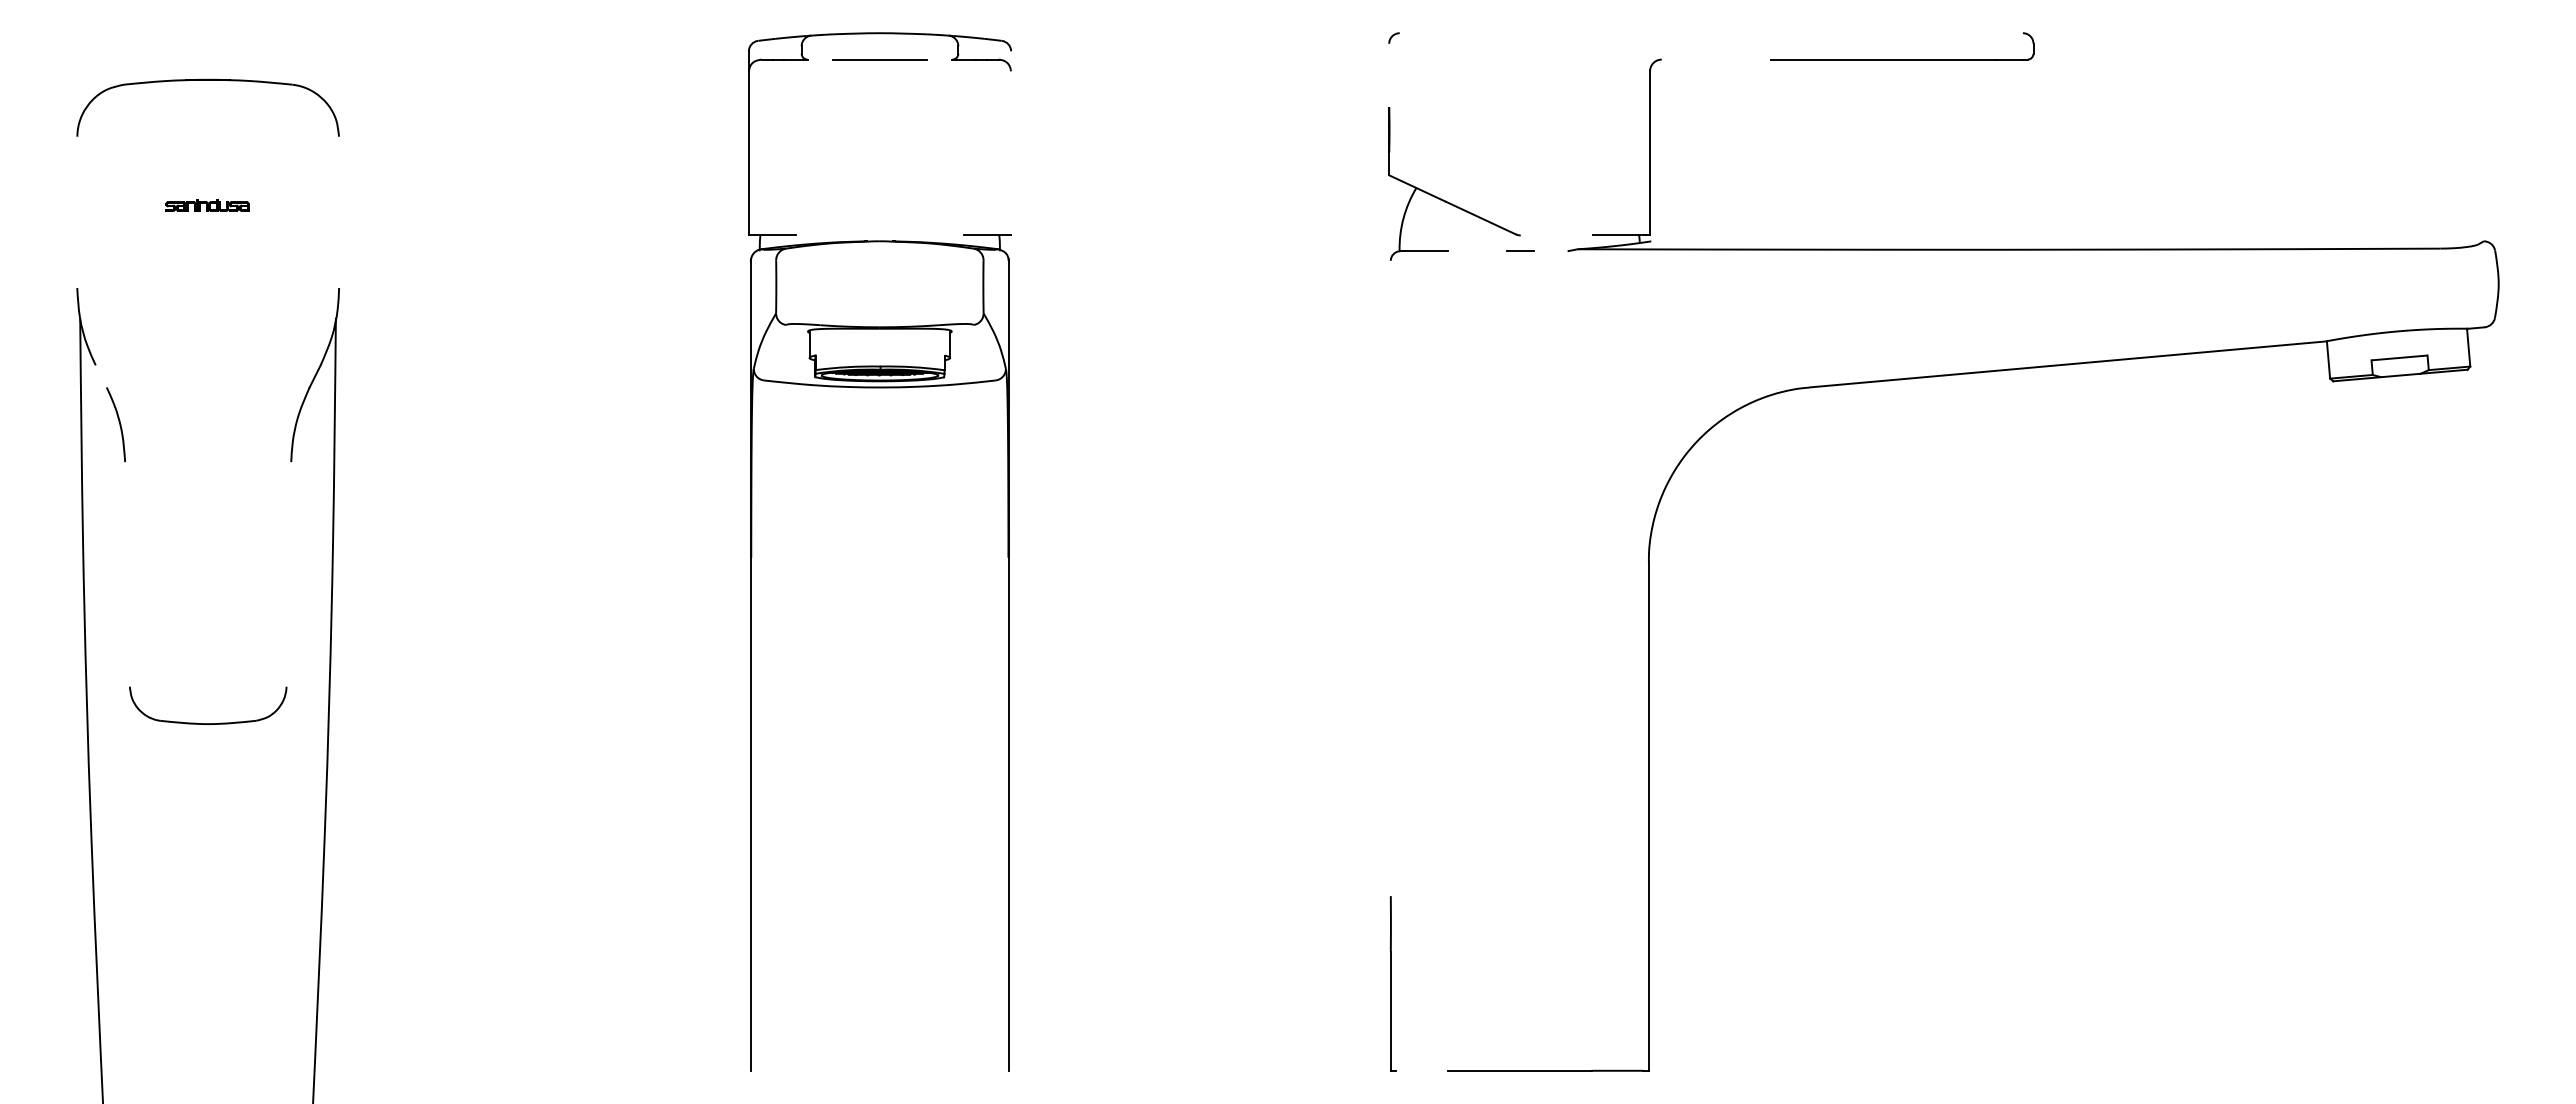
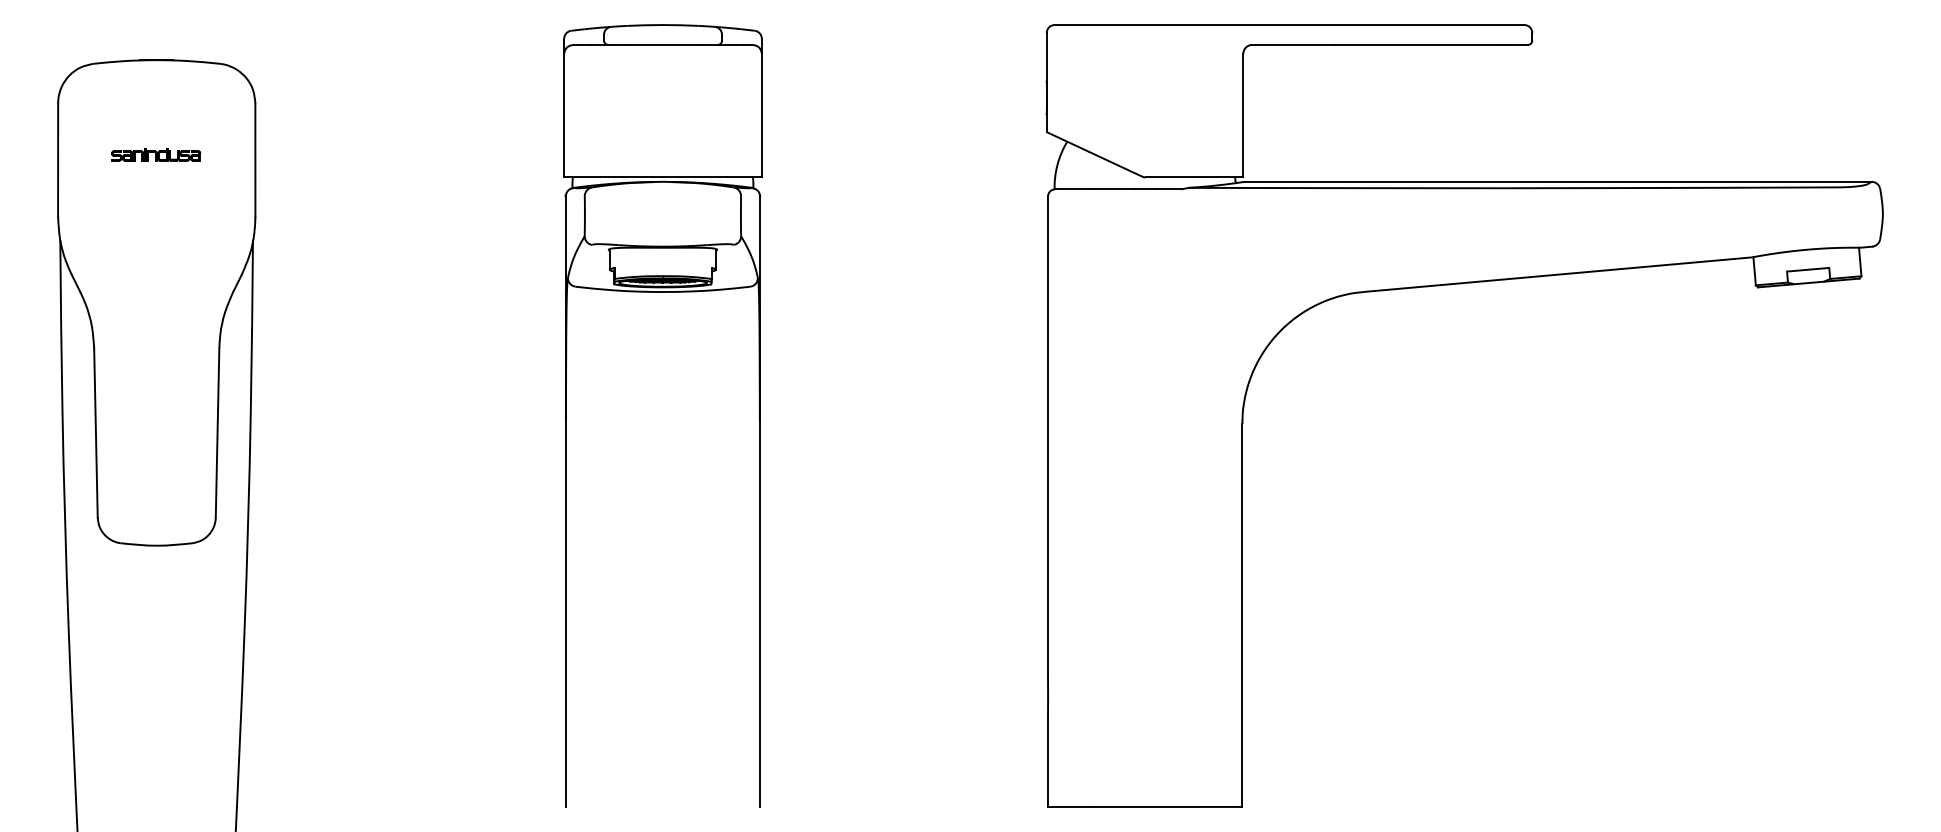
line: (1710, 33) -> (1288, 25), added
line: (819, 59) -> (617, 44), added
line: (939, 59) -> (707, 44), added
line: (1716, 59) -> (1293, 44), added
line: (1389, 75) -> (1046, 56), added
line: (1011, 143) -> (762, 108), added
part: (207, 205) -> (156, 154), size x1.43
line: (77, 211) -> (58, 159), added
line: (339, 211) -> (255, 159), added
line: (879, 235) -> (662, 177), added
line: (1556, 235) -> (1172, 177), added
line: (2067, 241) -> (1557, 182), added
line: (1476, 251) -> (1112, 189), added
line: (1550, 251) -> (1168, 189), added
line: (100, 376) -> (75, 283), added
line: (127, 574) -> (95, 432), added
line: (288, 574) -> (217, 432), added
line: (1390, 578) -> (1047, 435), added
line: (1421, 1070) -> (1071, 806), added

